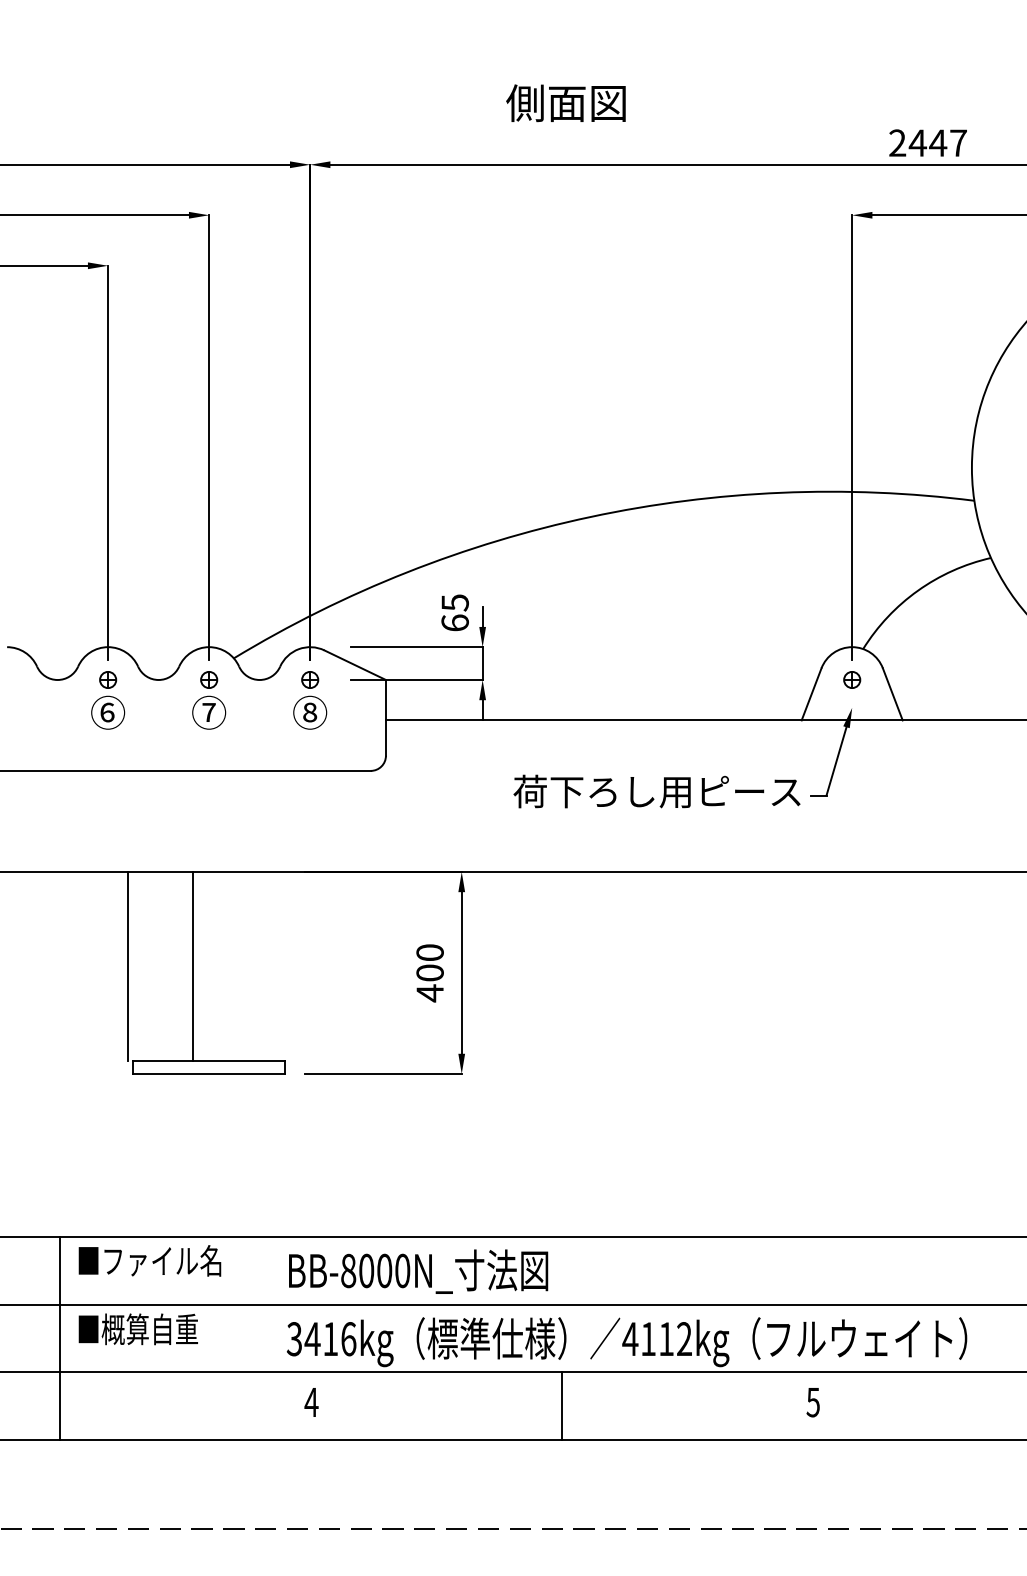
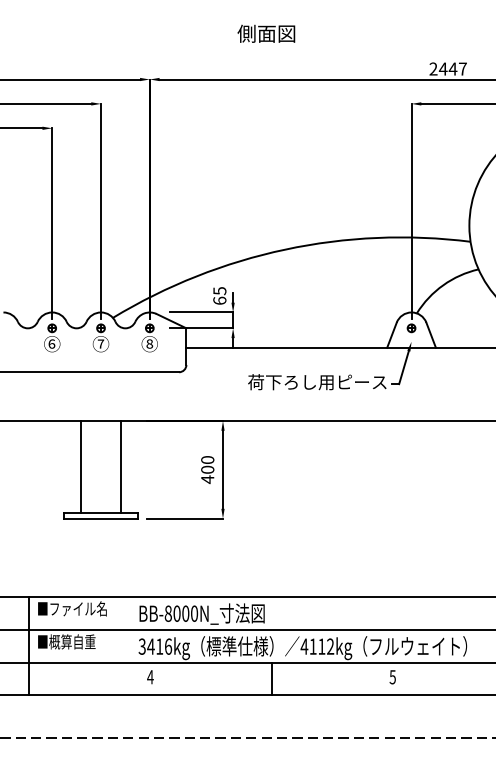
text: (566, 102) -> (266, 33), moved
line: (127, 966) -> (80, 466), moved
line: (193, 966) -> (121, 466), moved

